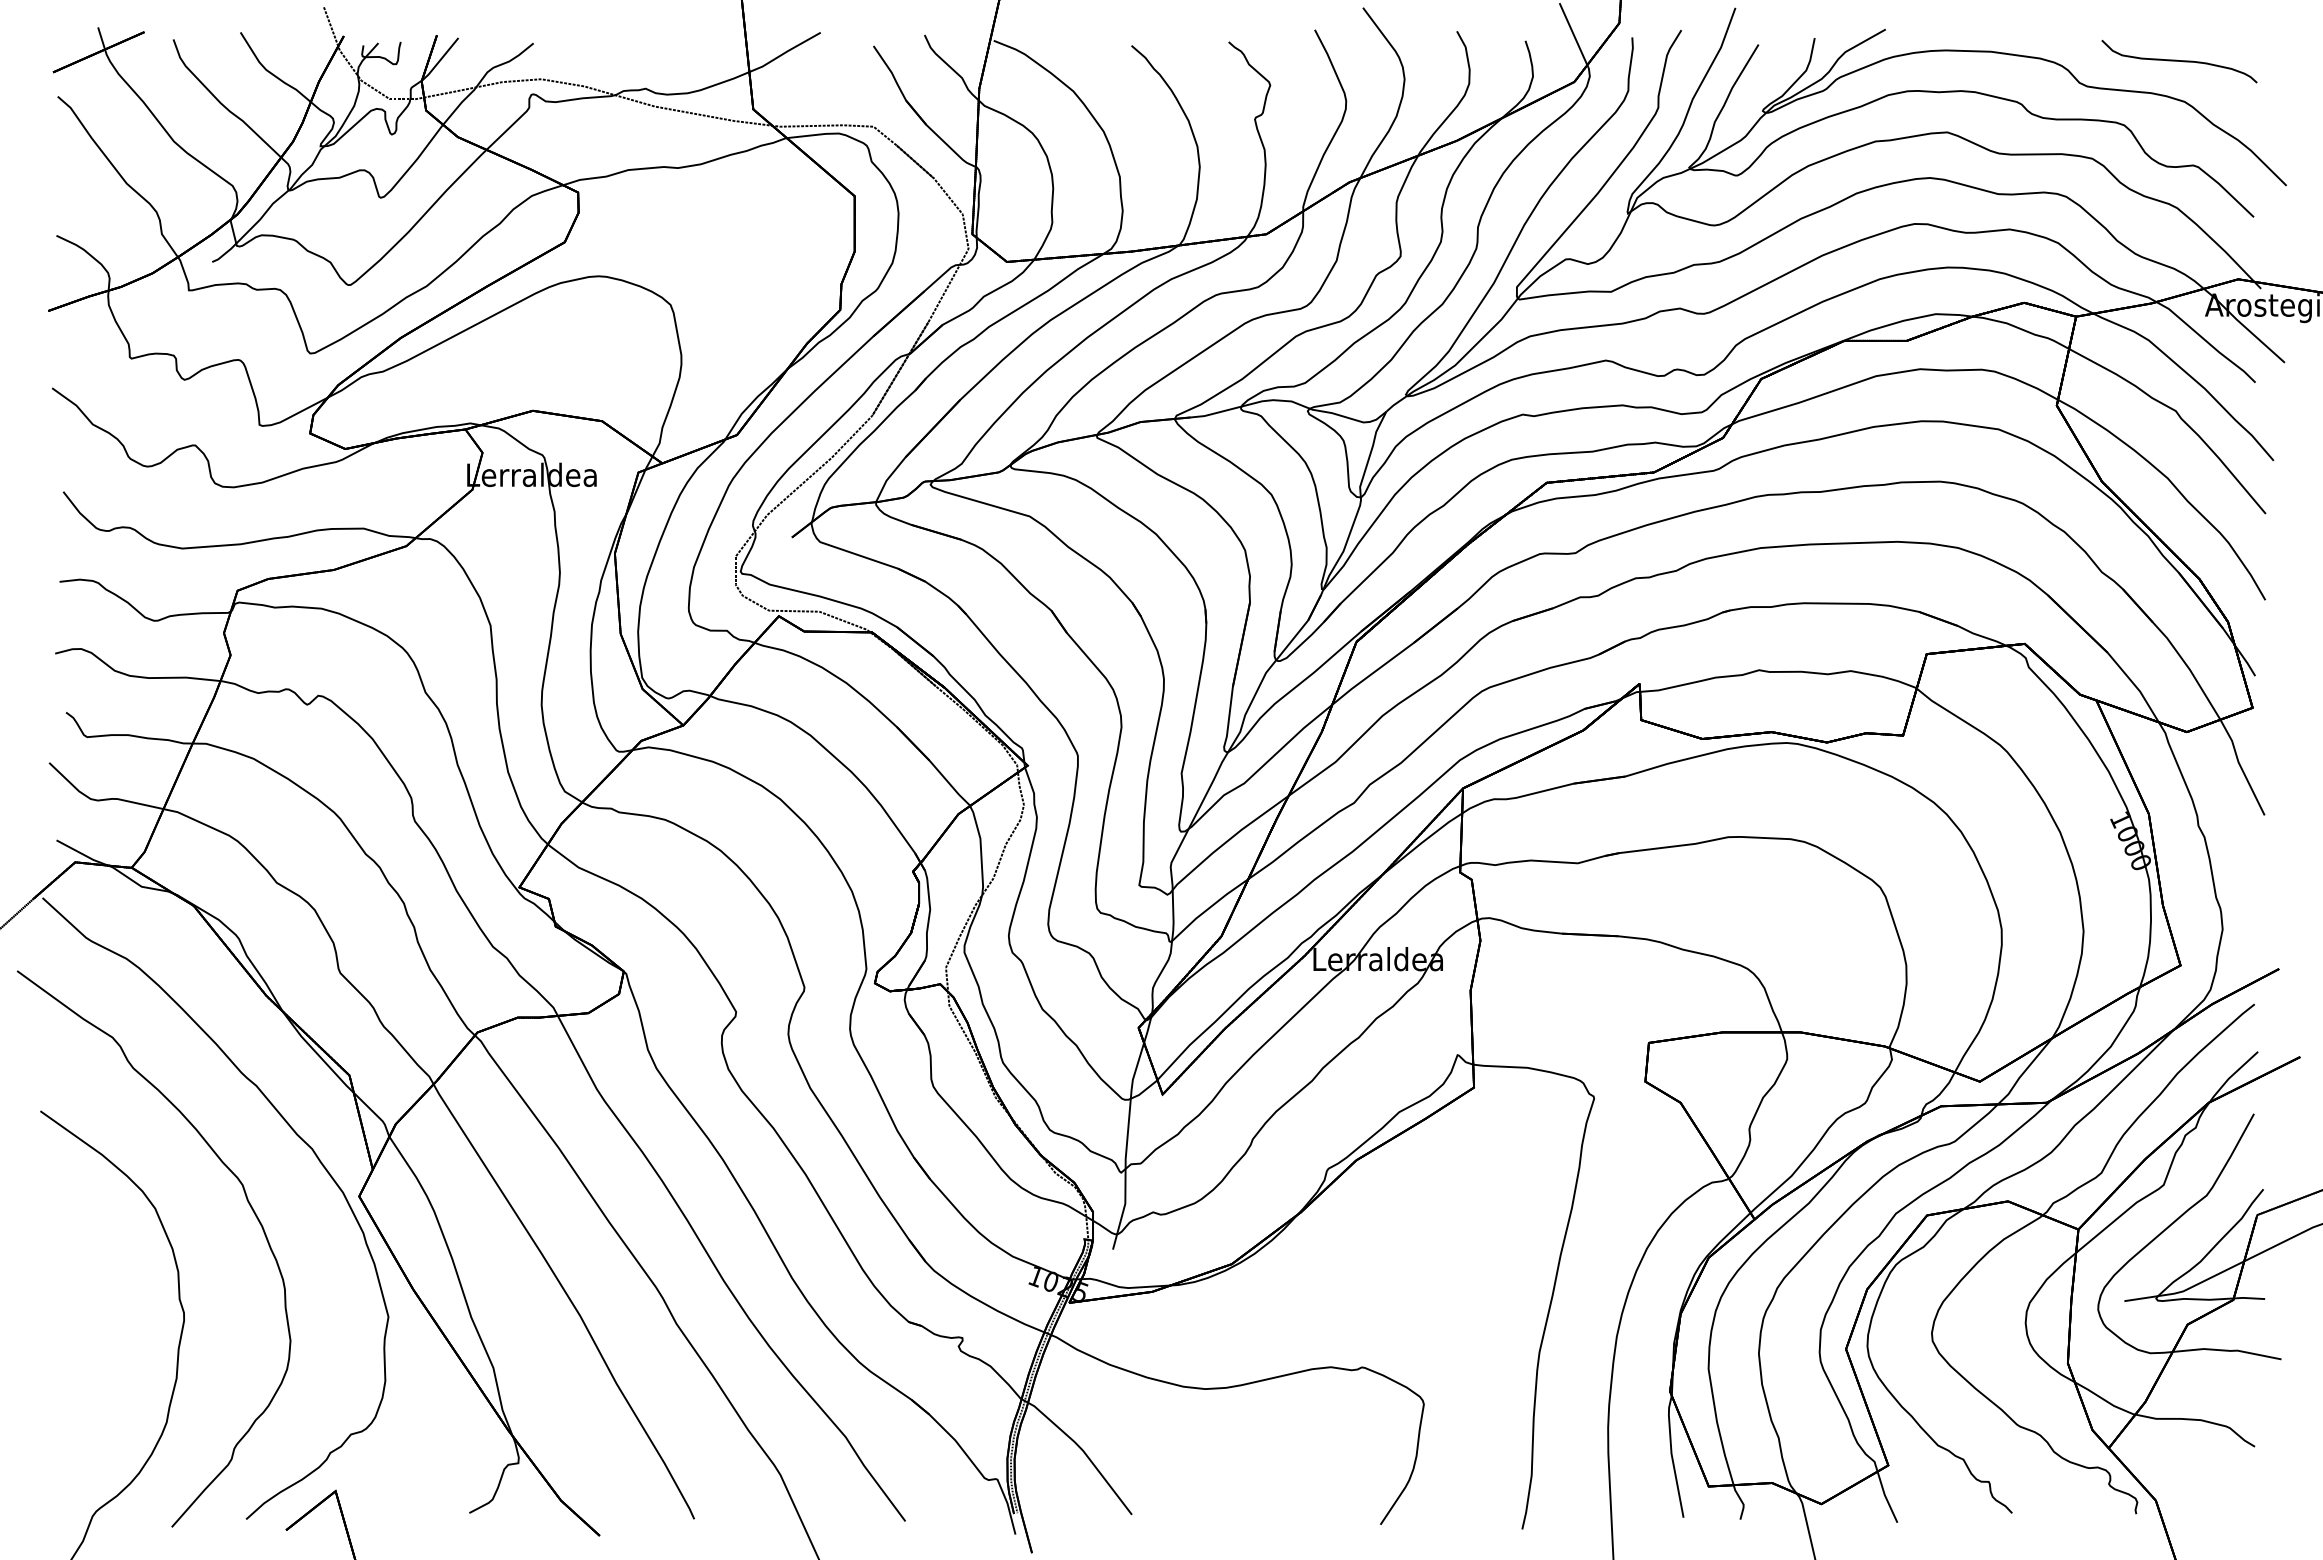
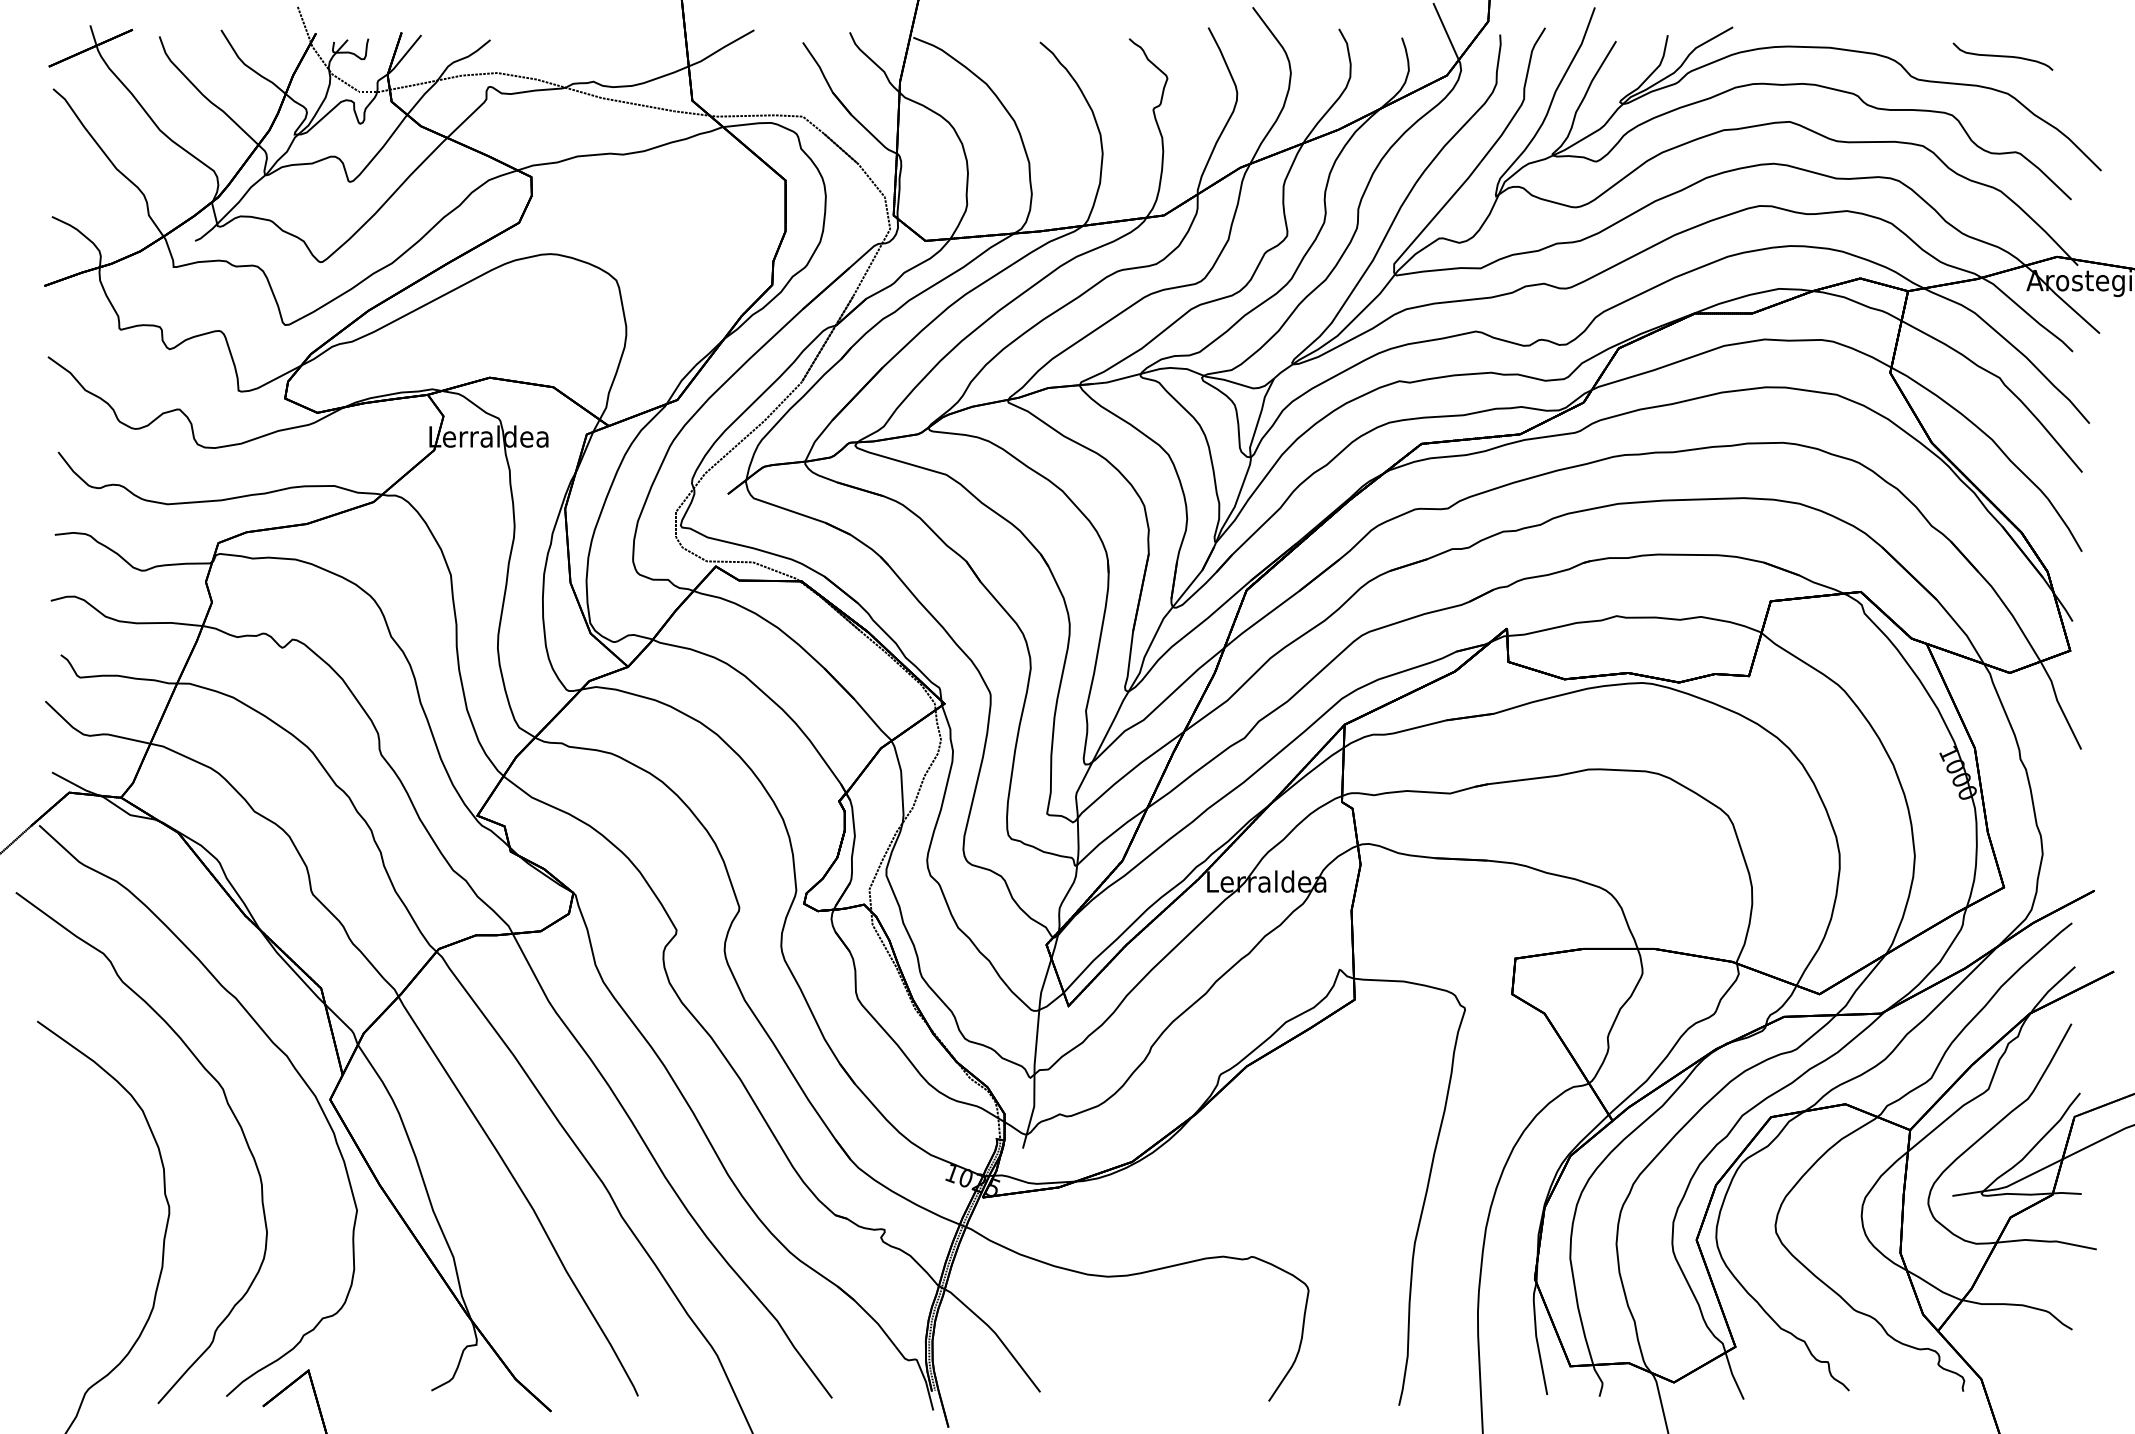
part: (2179, 61) -> (2003, 56), size x0.7

